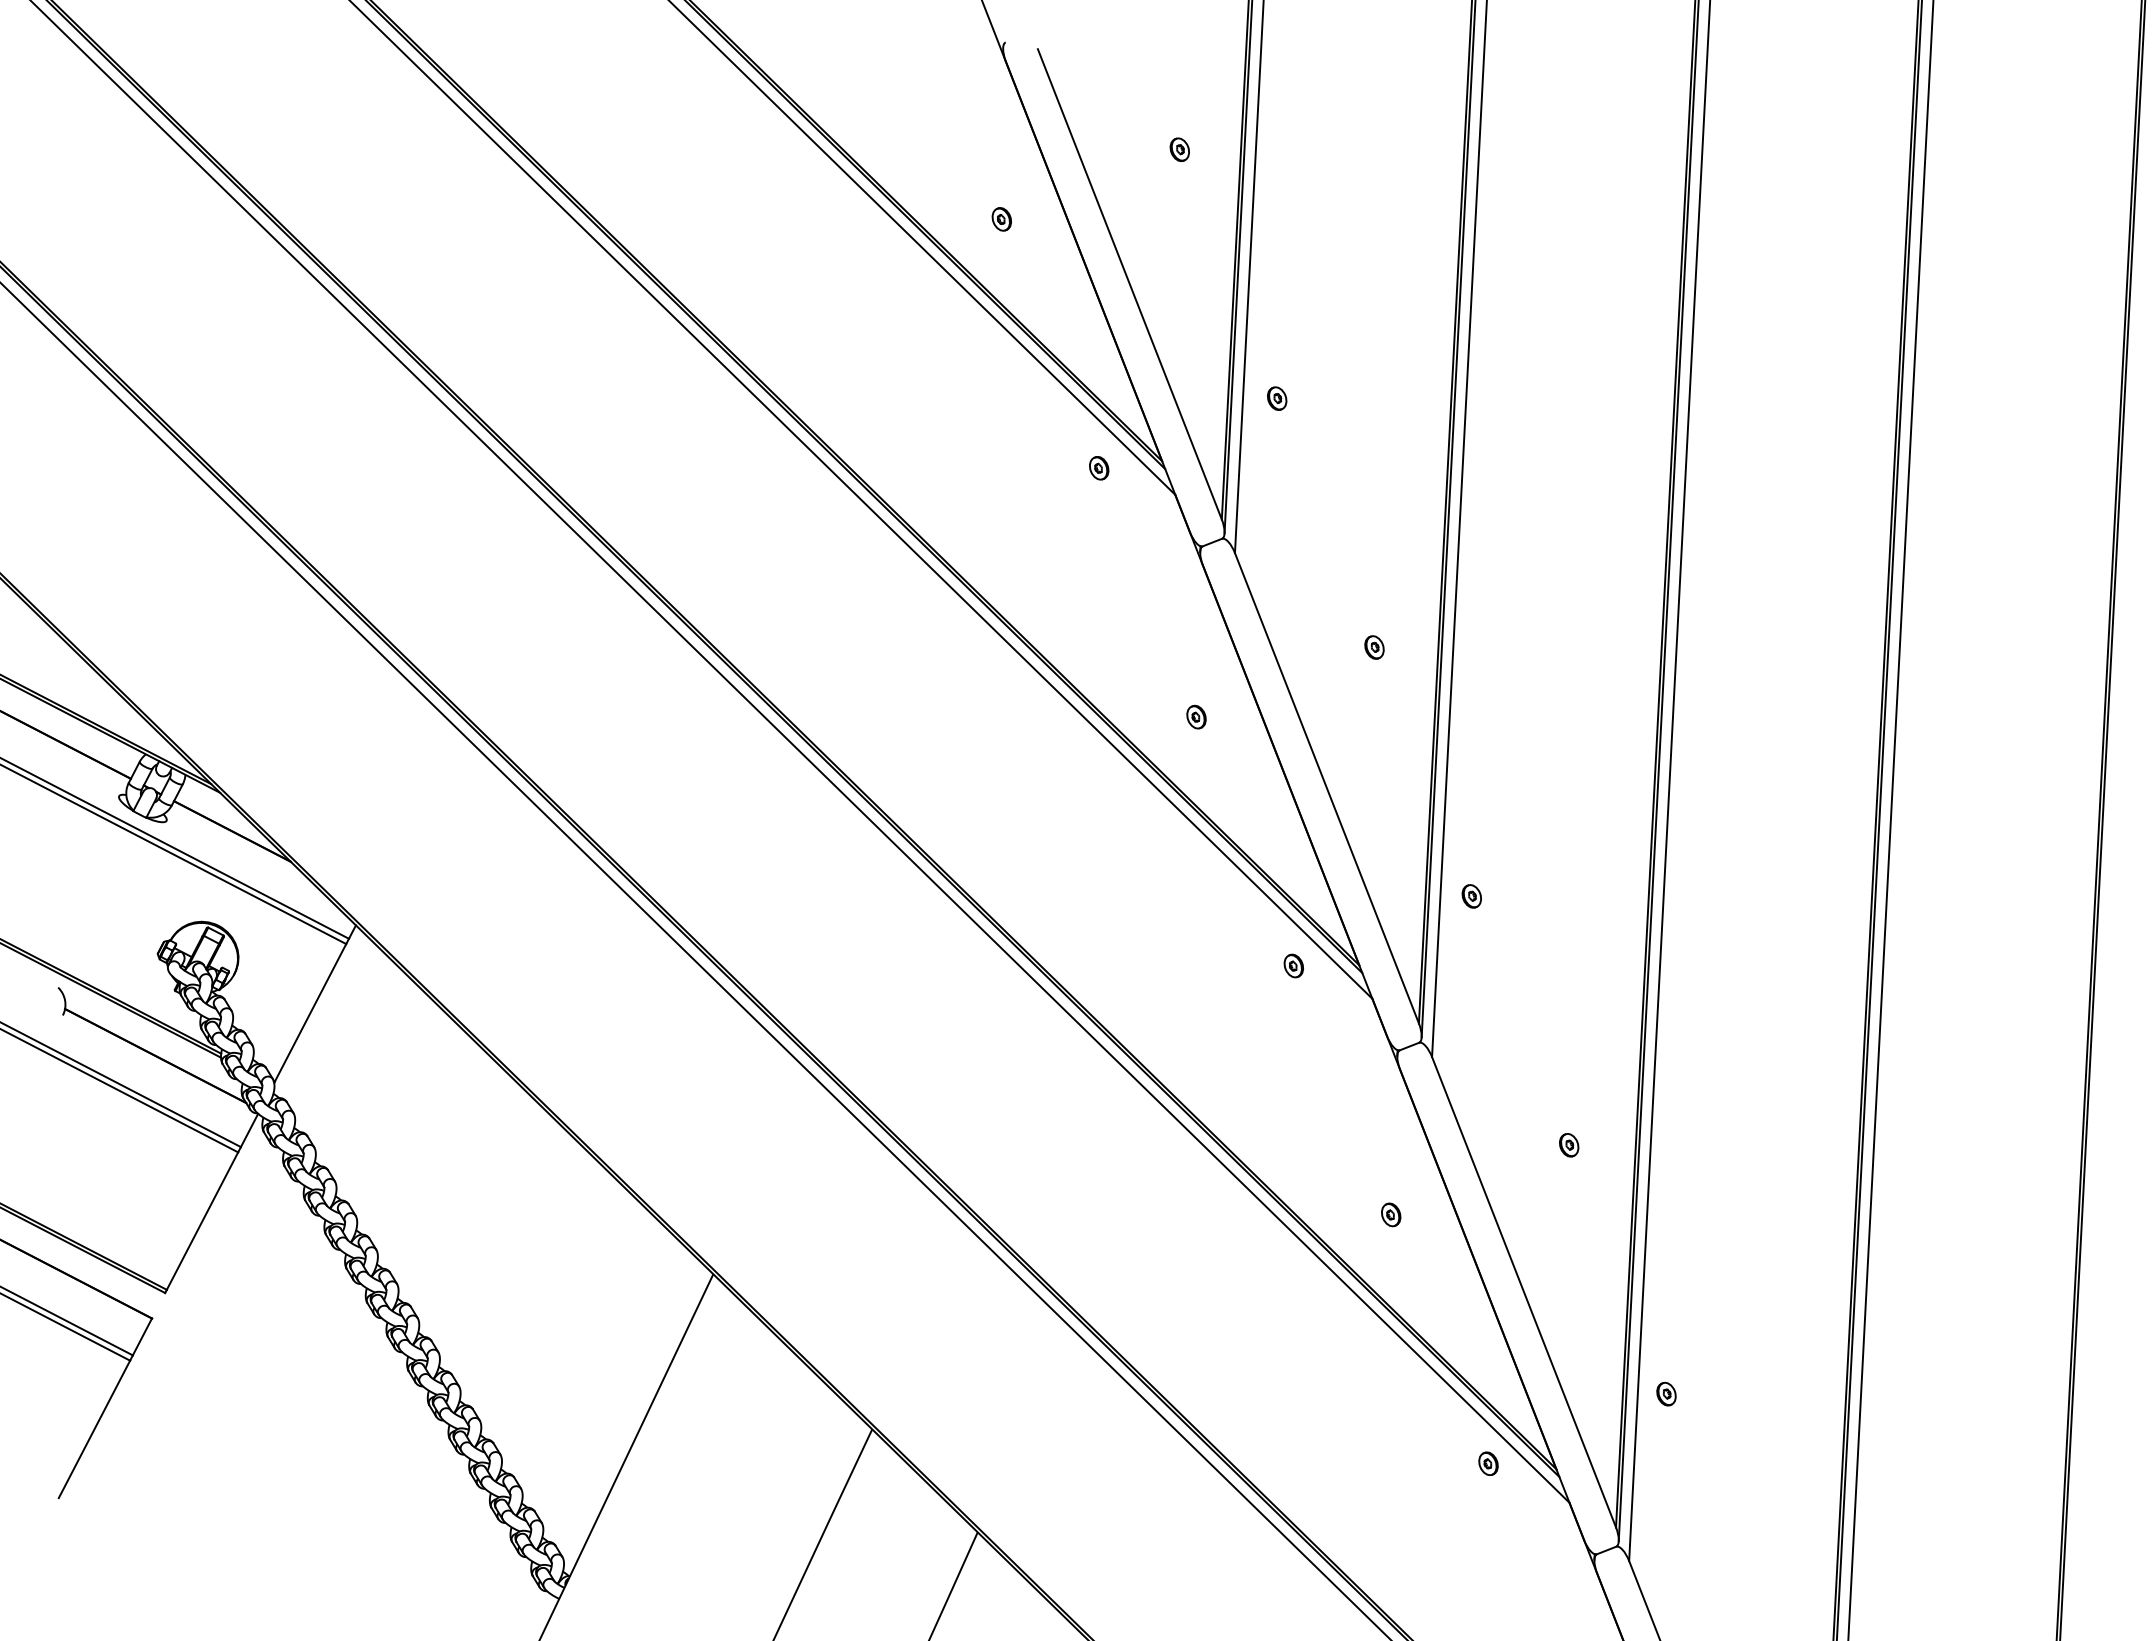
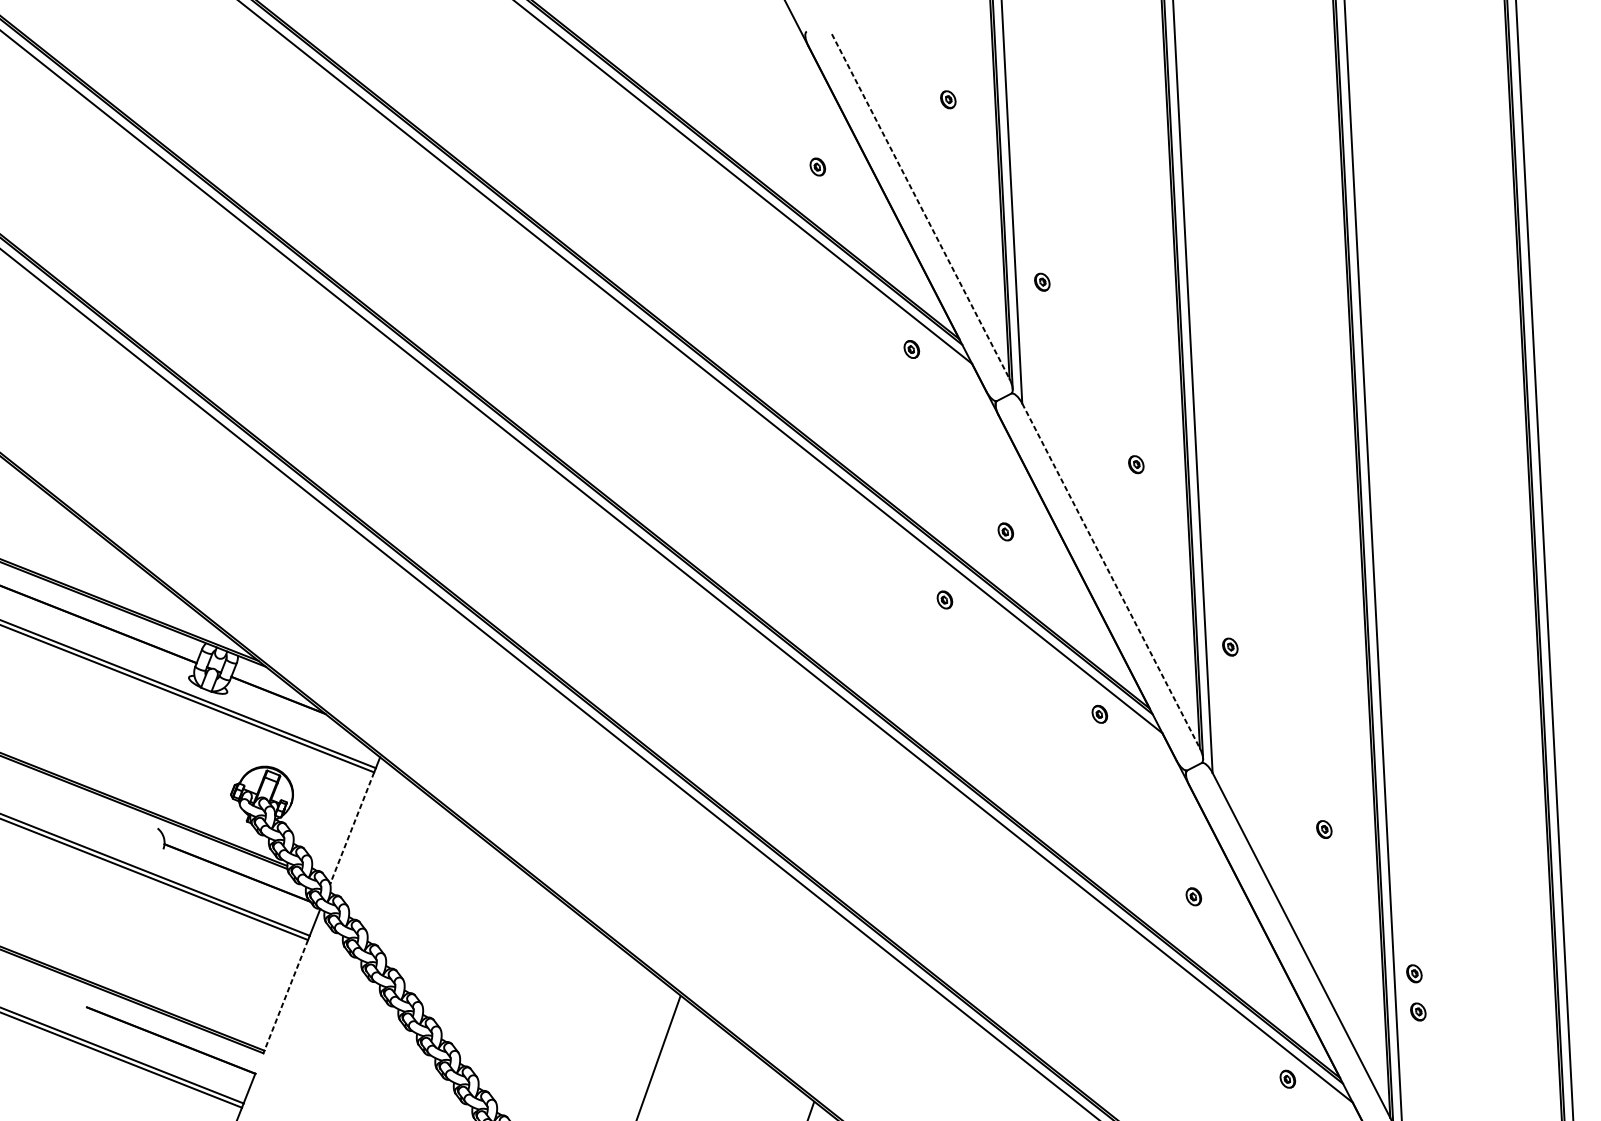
line: (1129, 284) -> (920, 206), solid -> dashed
line: (1326, 788) -> (1110, 576), solid -> dashed
part: (1108, 796) -> (944, 599), added
line: (310, 1013) -> (352, 828), solid -> dashed
line: (202, 1221) -> (286, 995), solid -> dashed
part: (1666, 1343) -> (1414, 973), added

